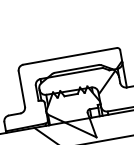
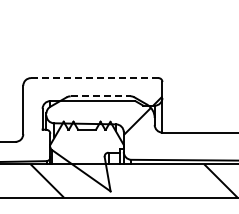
line: (69, 56) -> (94, 78), solid -> dashed
line: (76, 69) -> (100, 96), solid -> dashed

